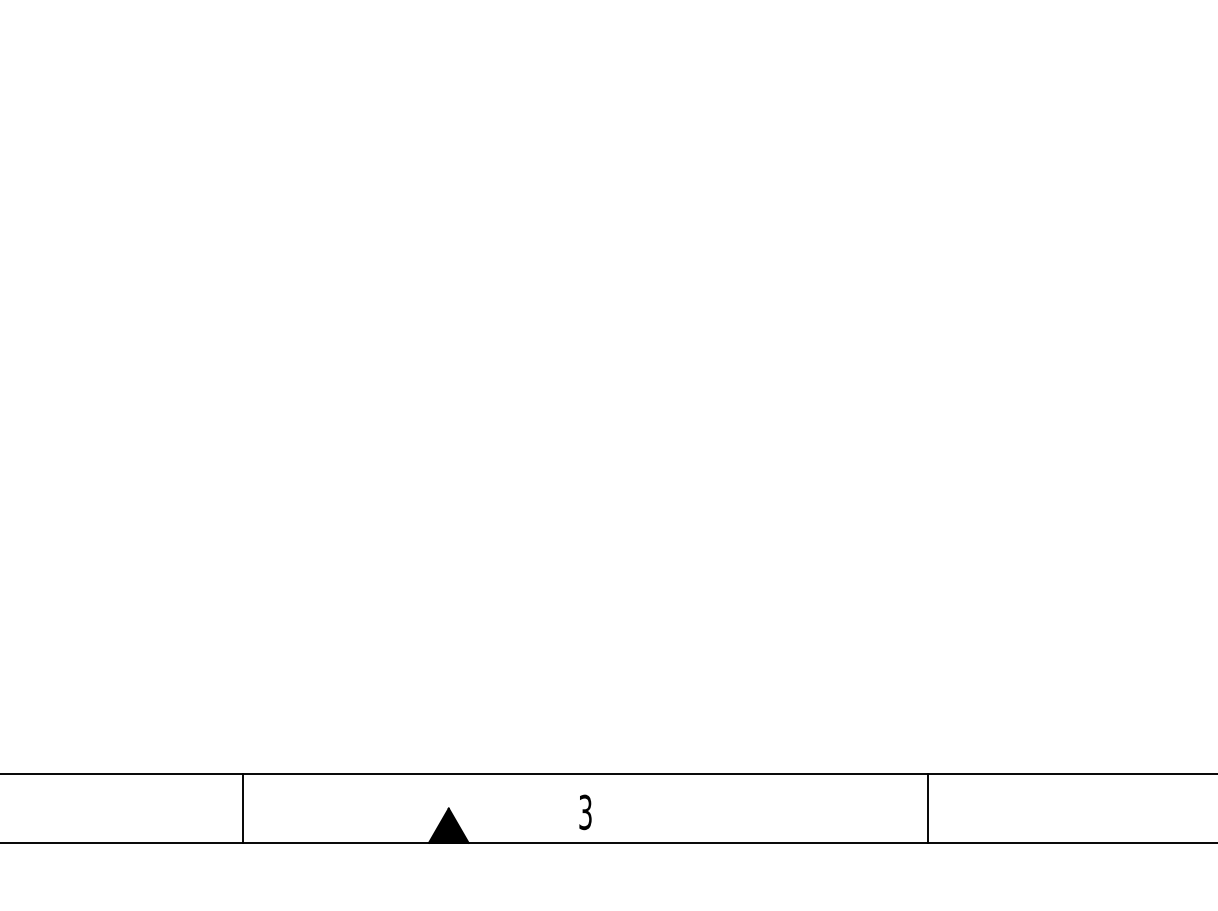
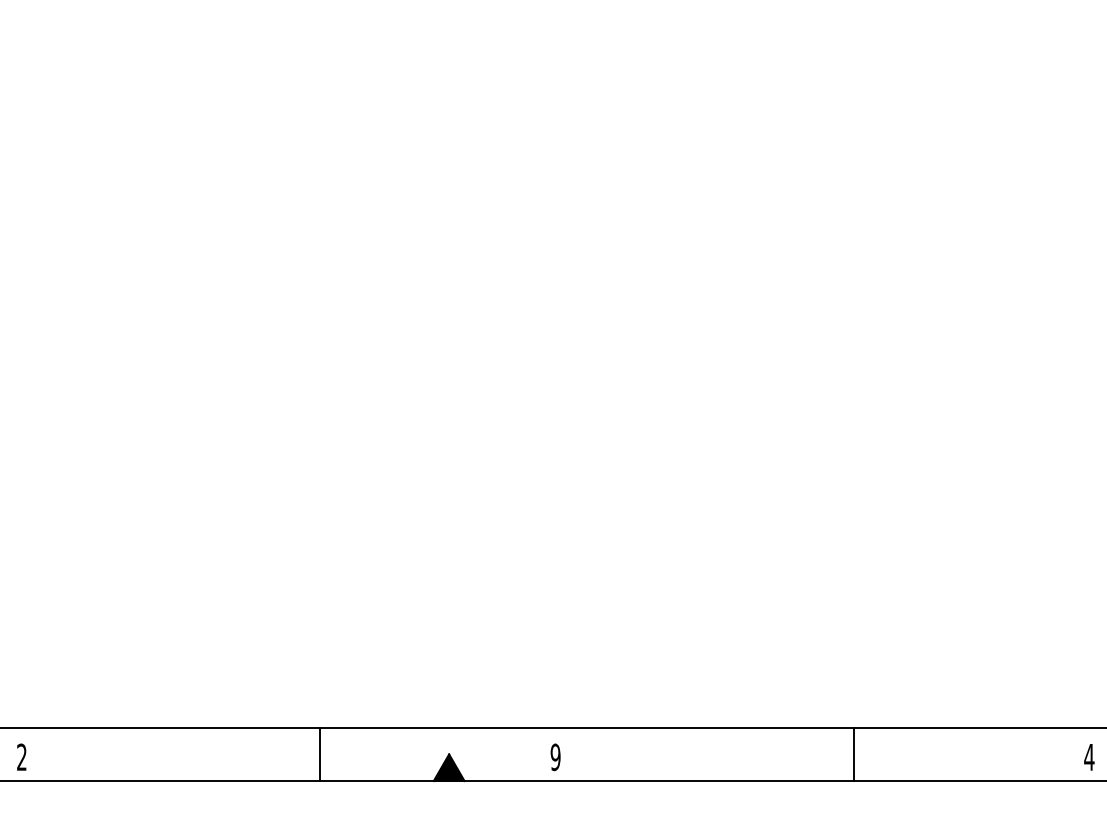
line: (243, 808) -> (320, 754), moved
line: (928, 808) -> (853, 754), moved
text: (585, 811) -> (555, 756), 3 -> 9

